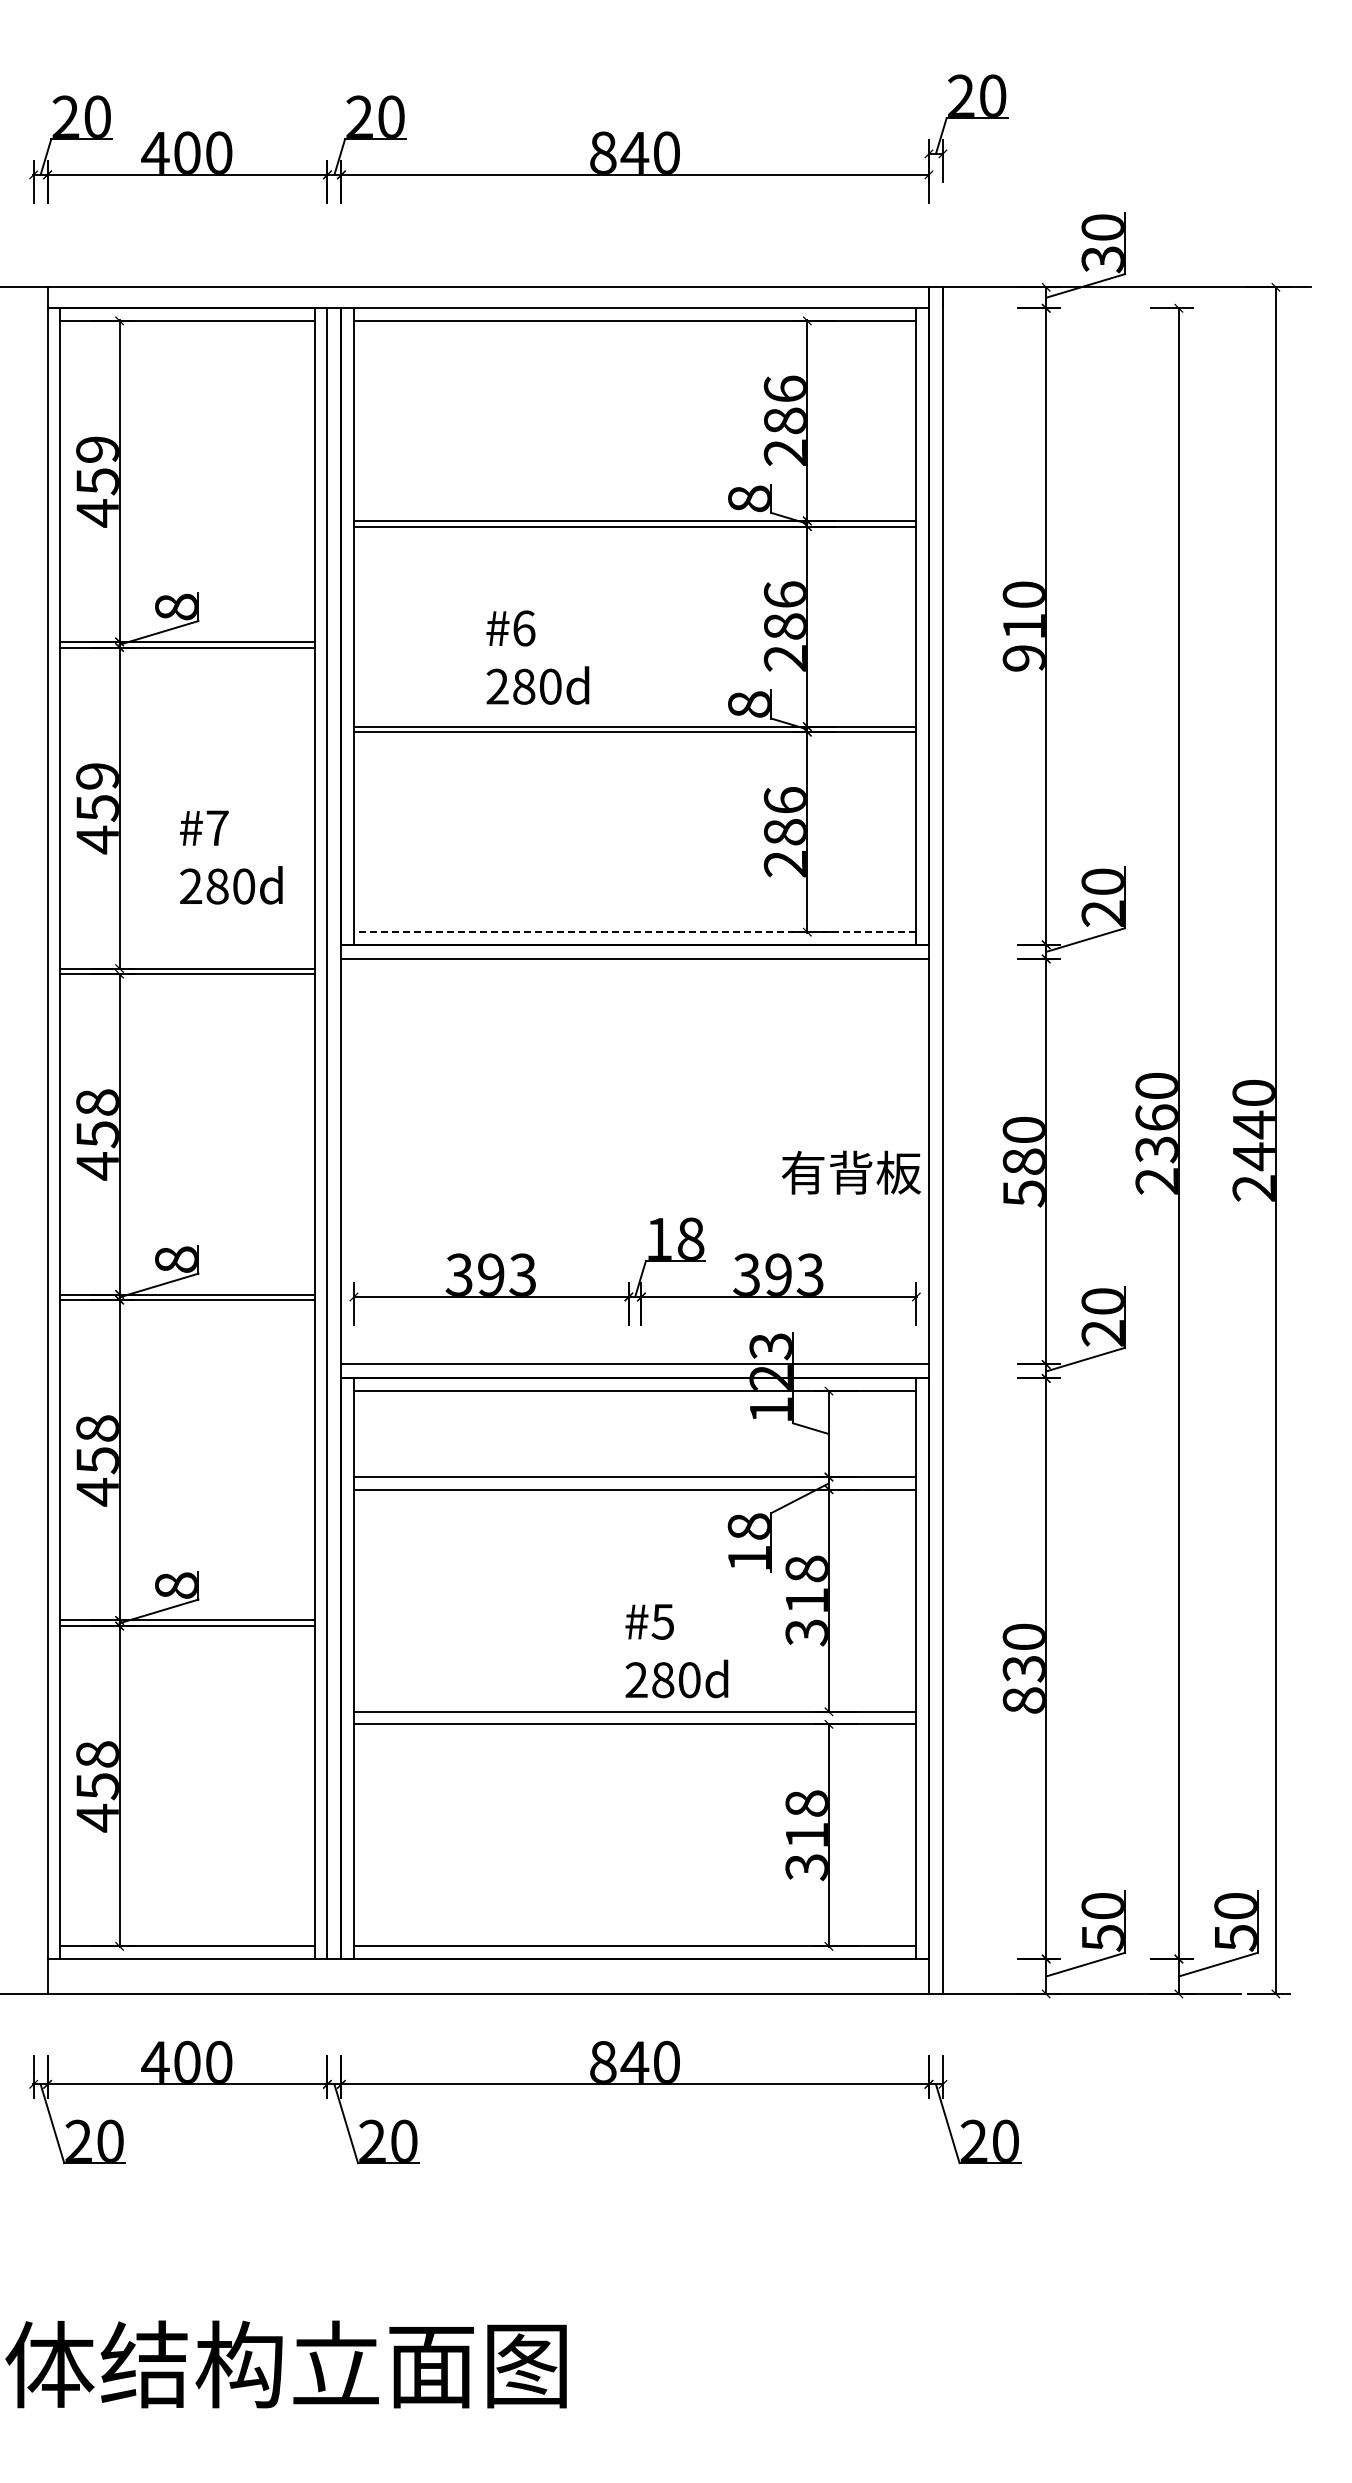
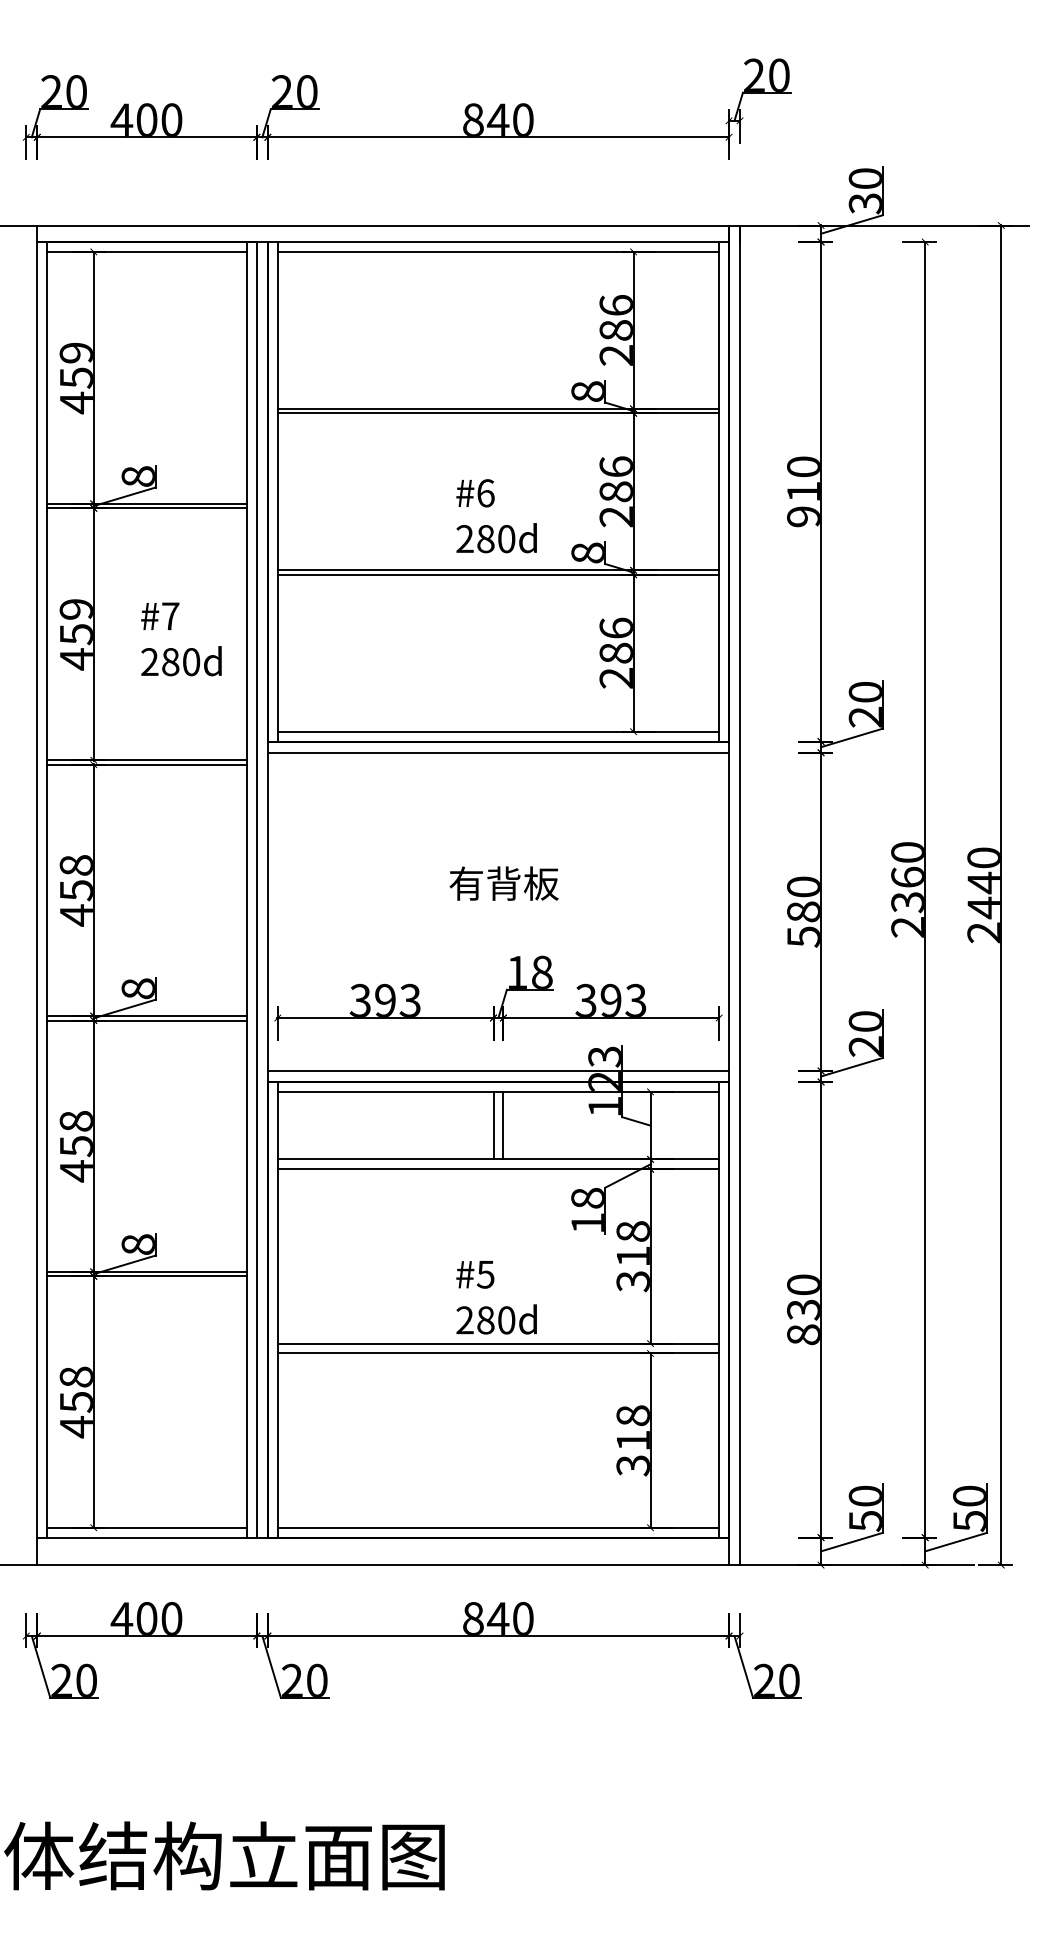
text: (537, 657) -> (496, 516), moved
text: (231, 857) -> (181, 639), moved
line: (634, 932) -> (497, 731), dashed -> solid
text: (850, 1172) -> (503, 883), moved
line: (628, 1434) -> (493, 1125), added
line: (641, 1434) -> (503, 1125), added
text: (676, 1651) -> (496, 1297), moved

